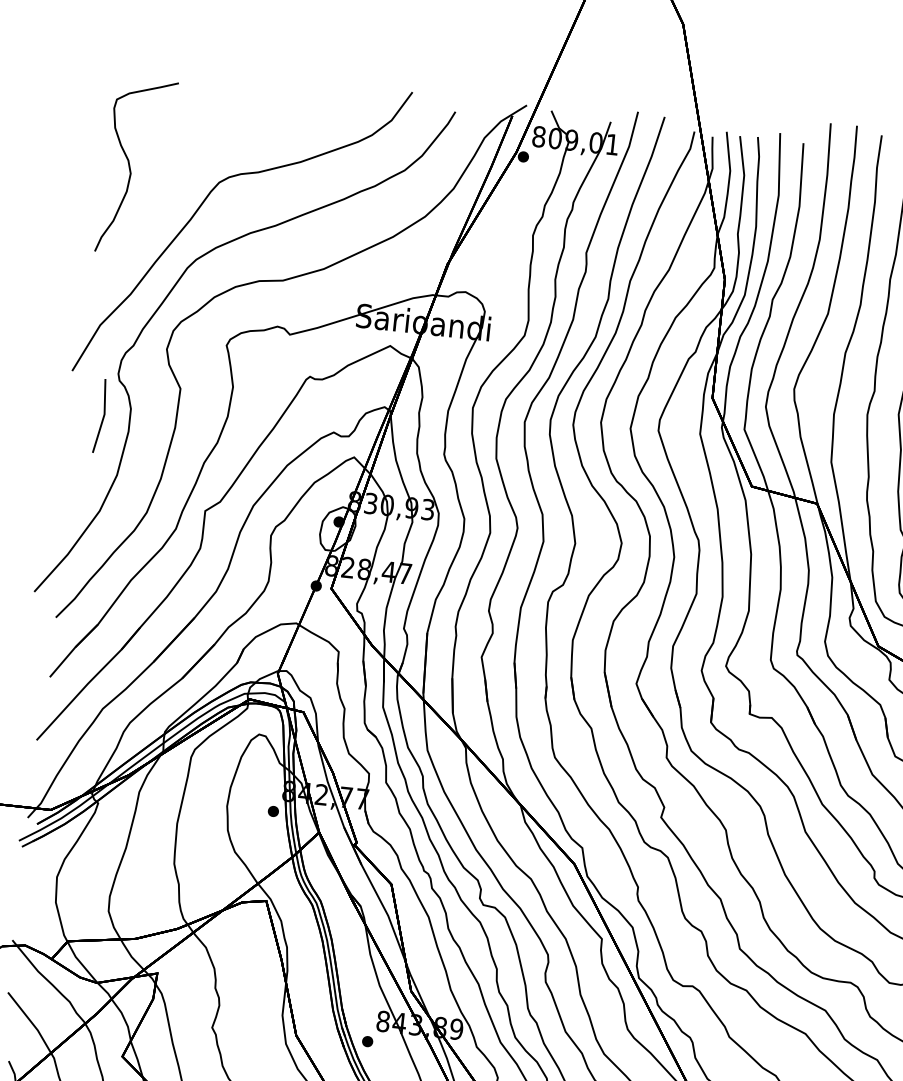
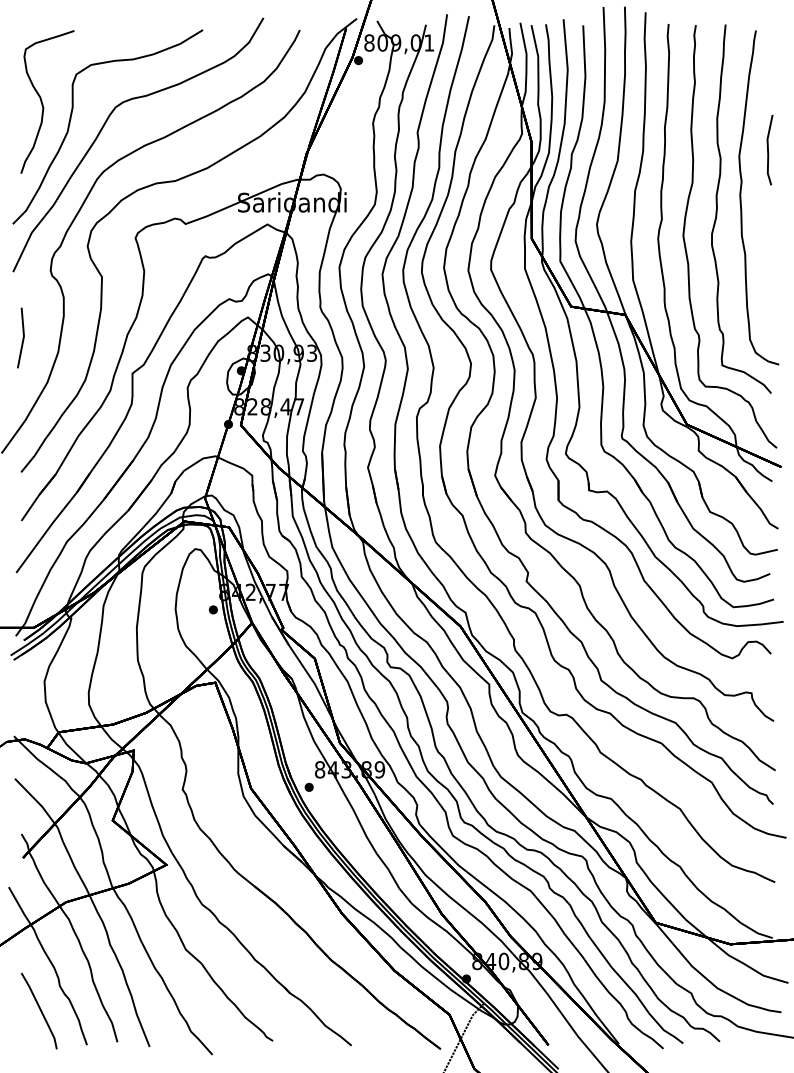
curve: (163, 191) -> (71, 119), added
line: (102, 415) -> (22, 337), moved

